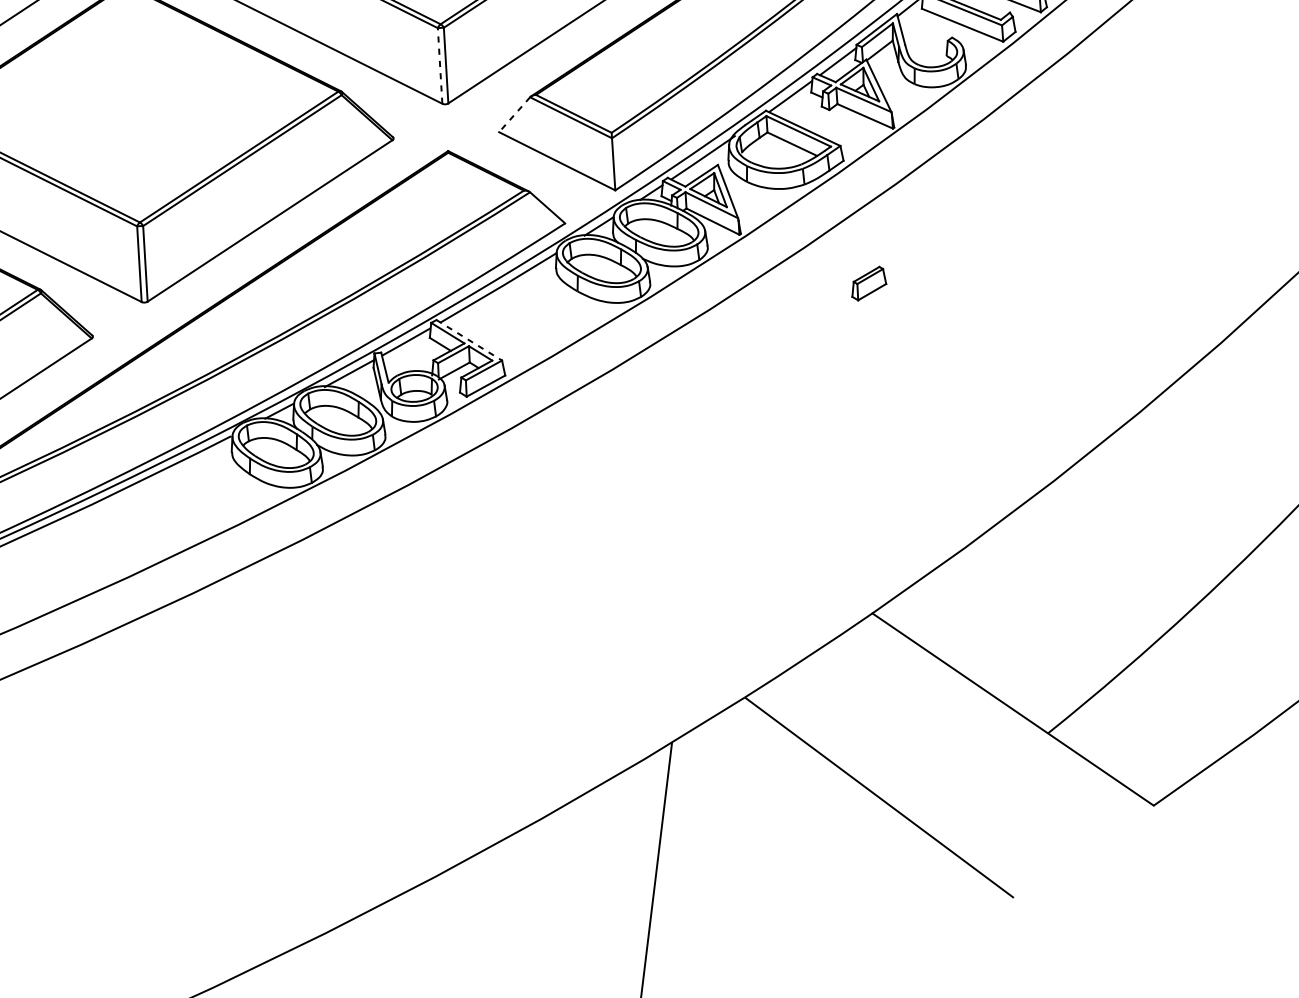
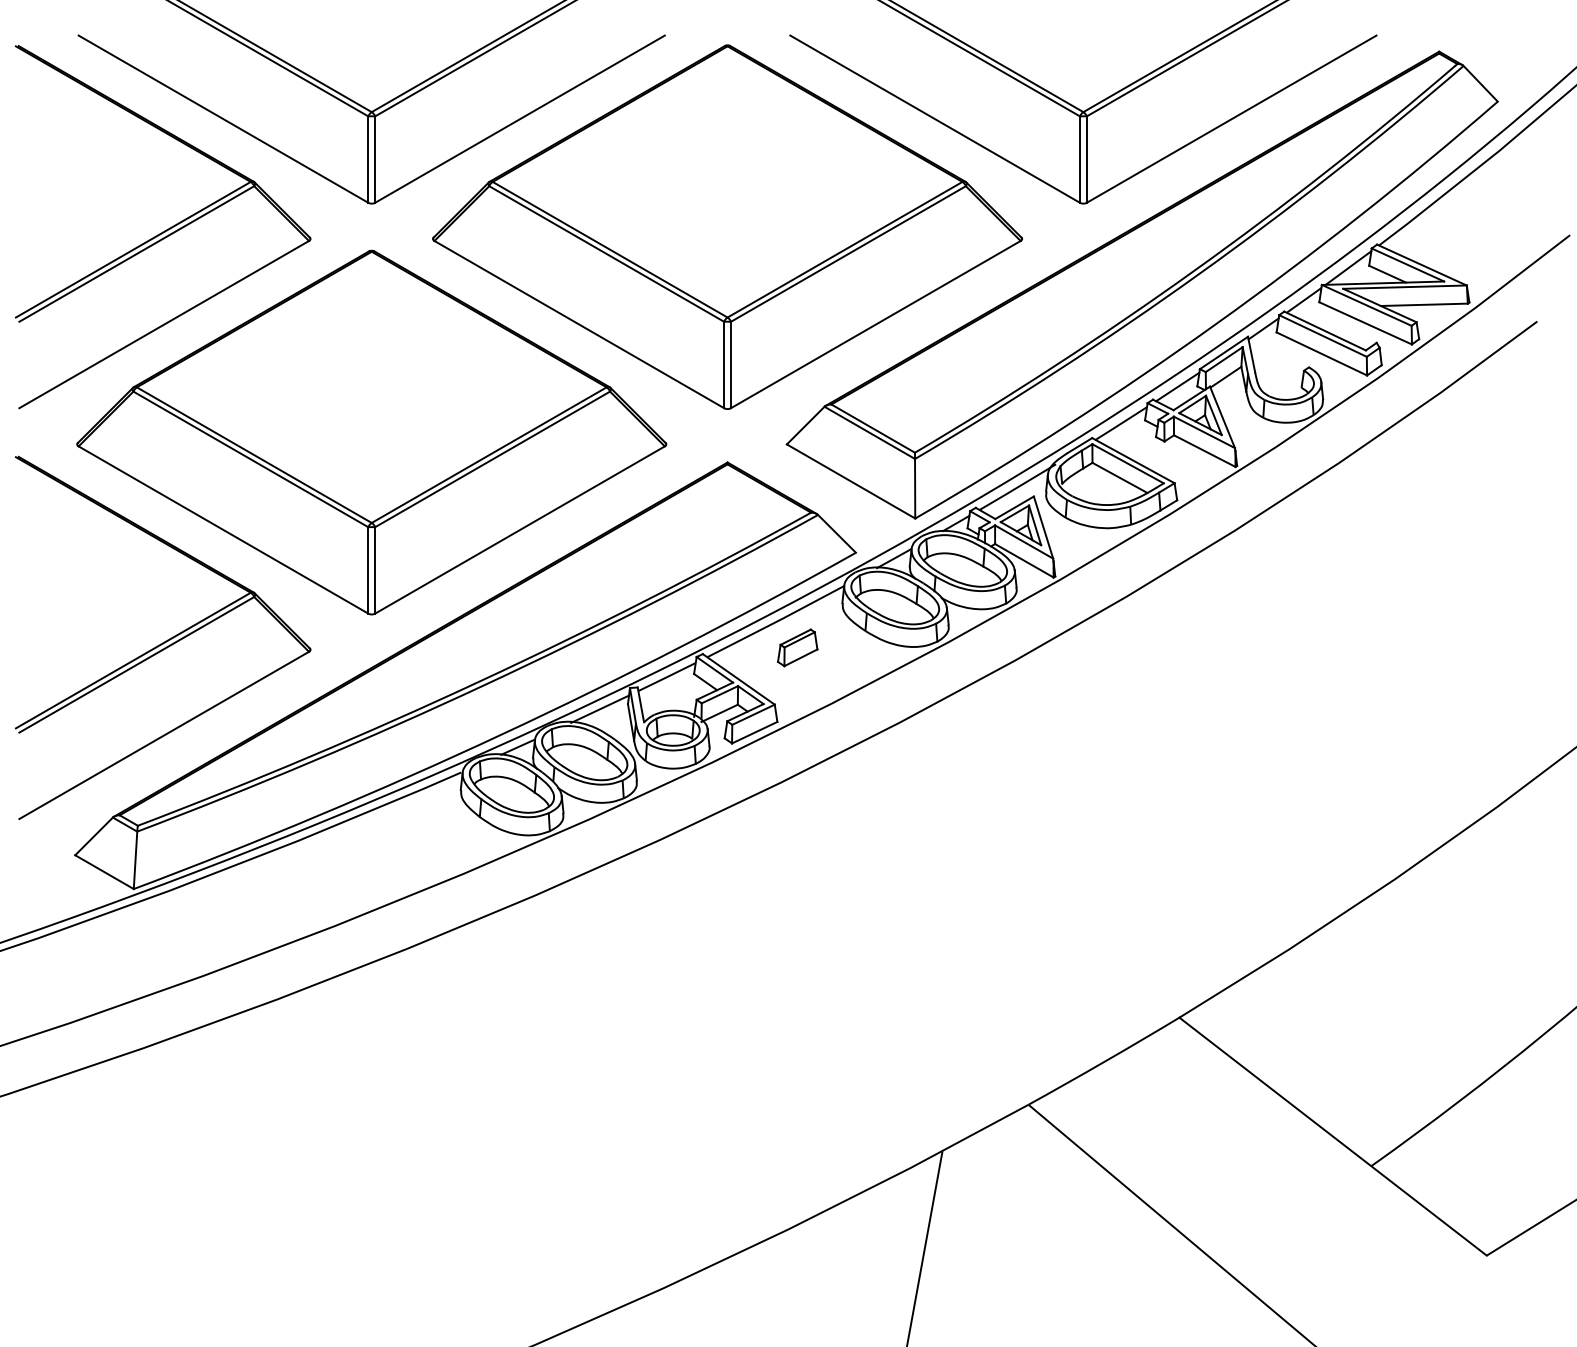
line: (440, 65) -> (724, 364), dashed -> solid
line: (514, 114) -> (805, 425), dashed -> solid
part: (868, 283) -> (797, 647), moved
line: (469, 340) -> (738, 679), dashed -> solid

